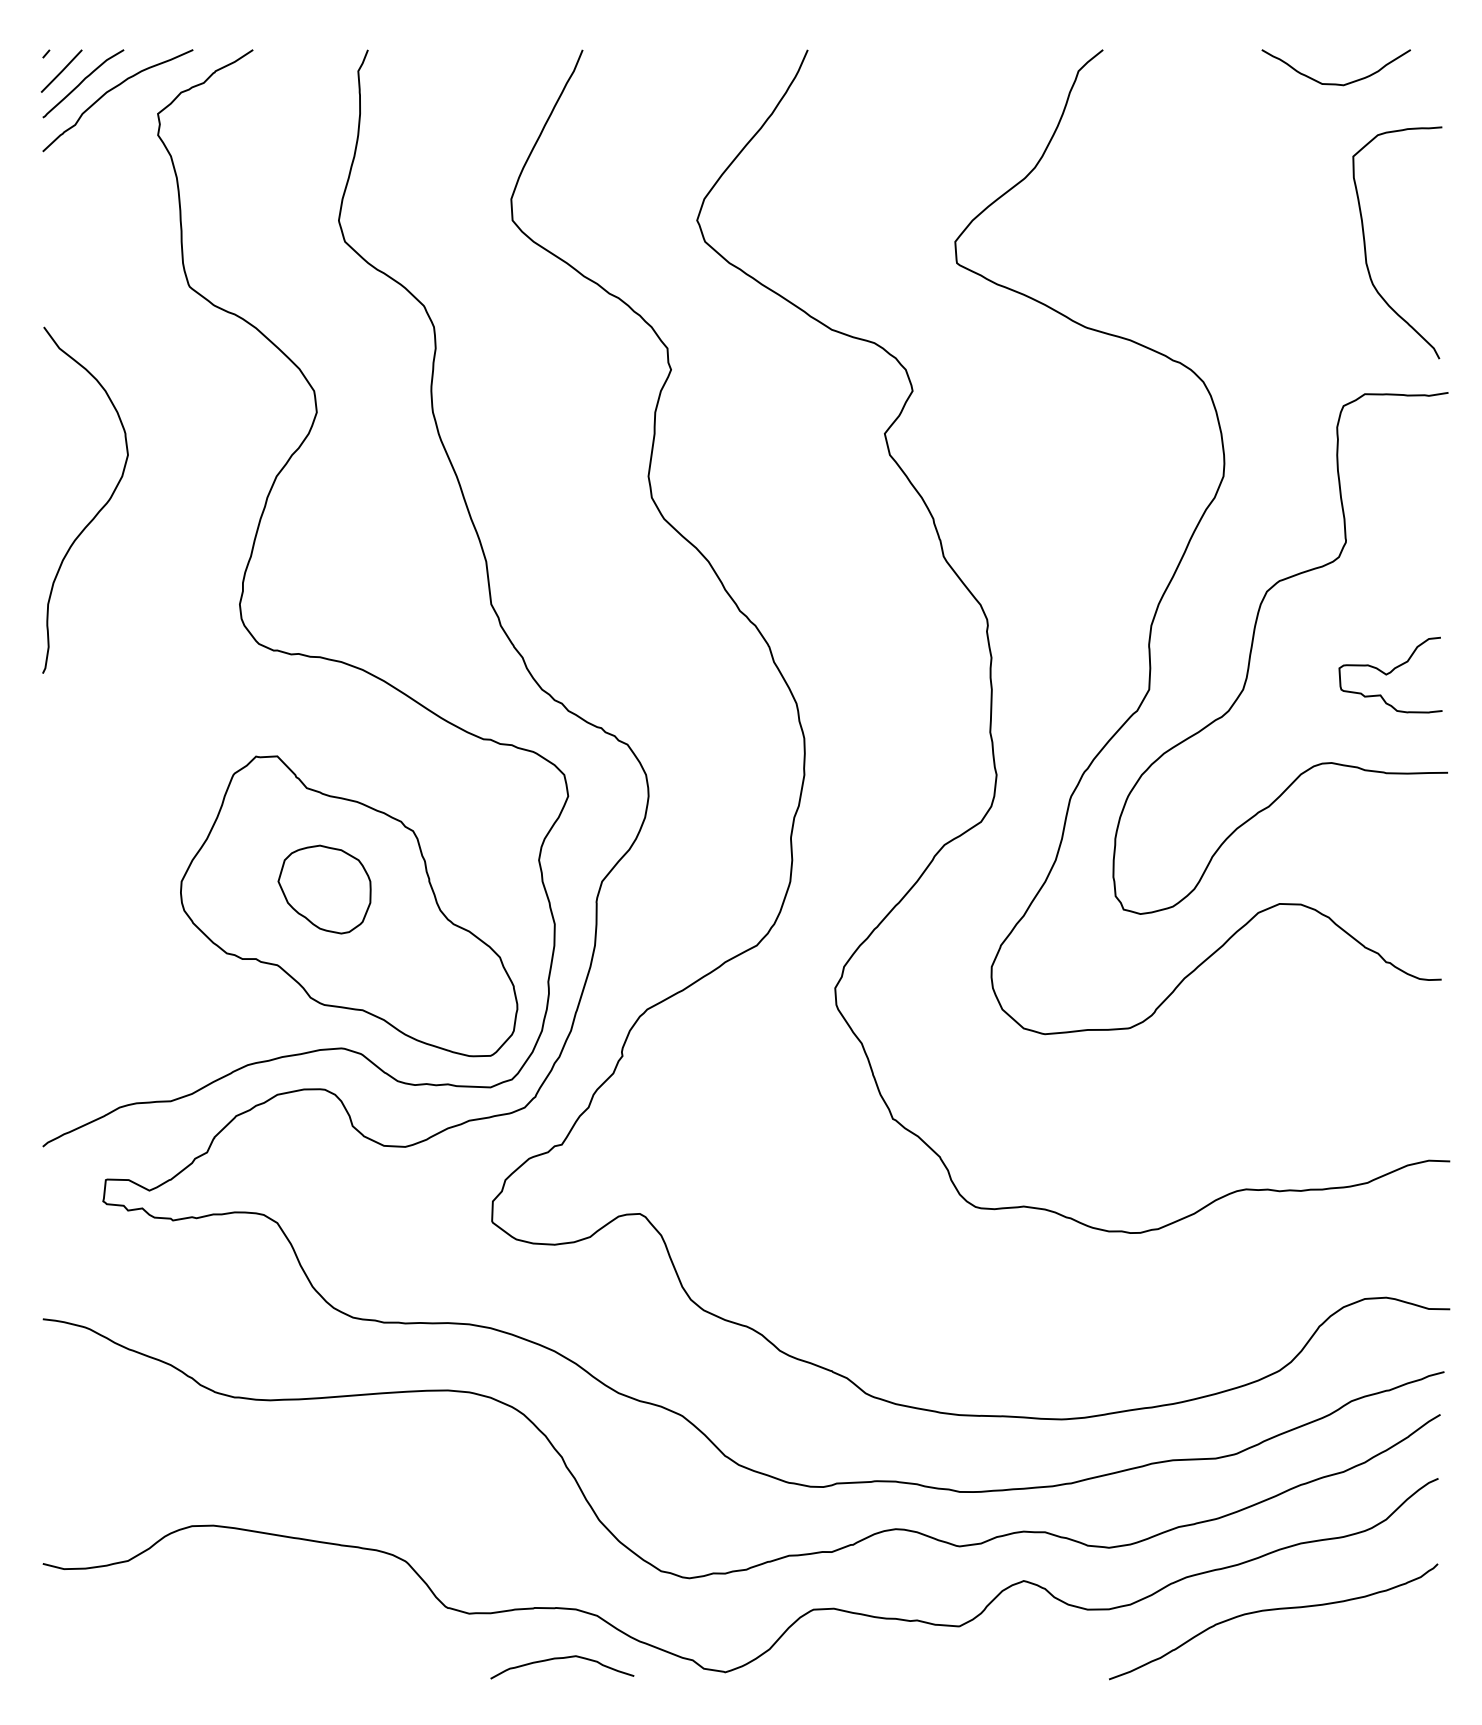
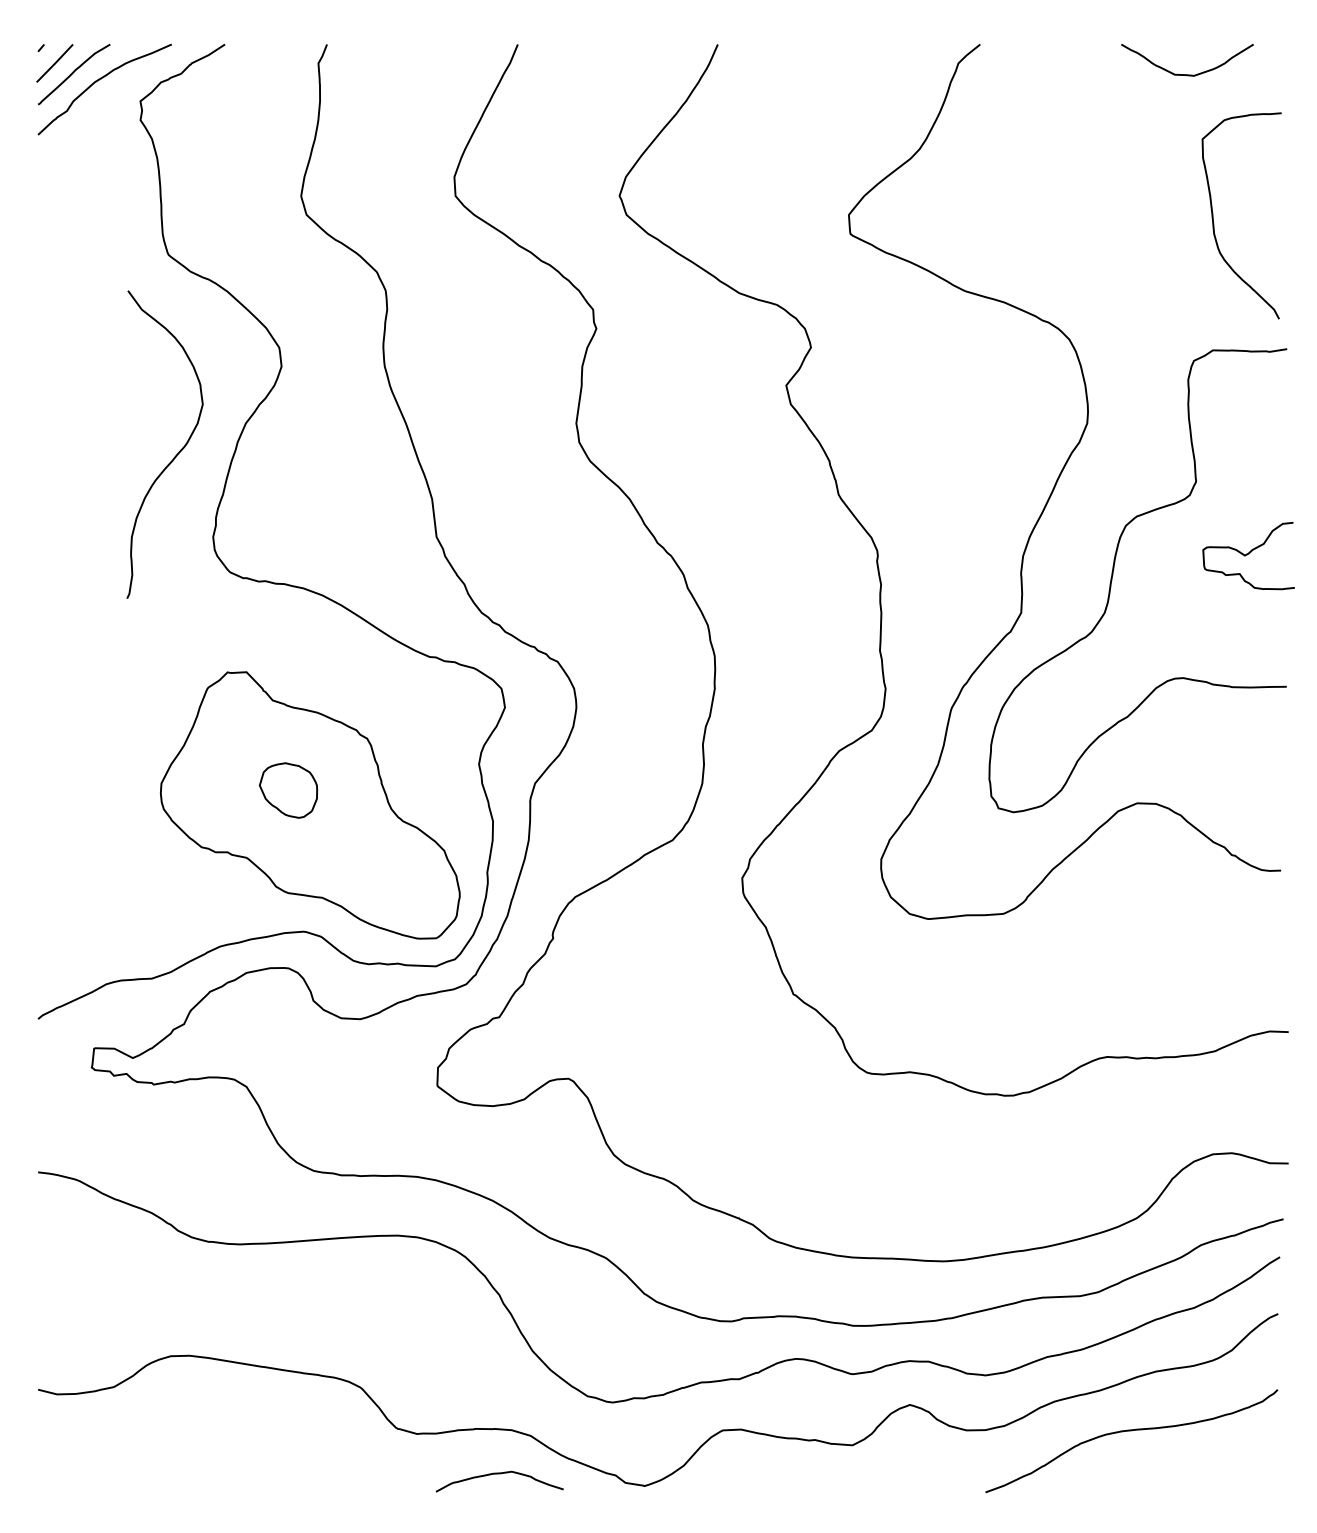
curve: (97, 512) -> (175, 455), moved
curve: (1389, 674) -> (1247, 555), moved
part: (324, 889) -> (288, 790), size x0.7

